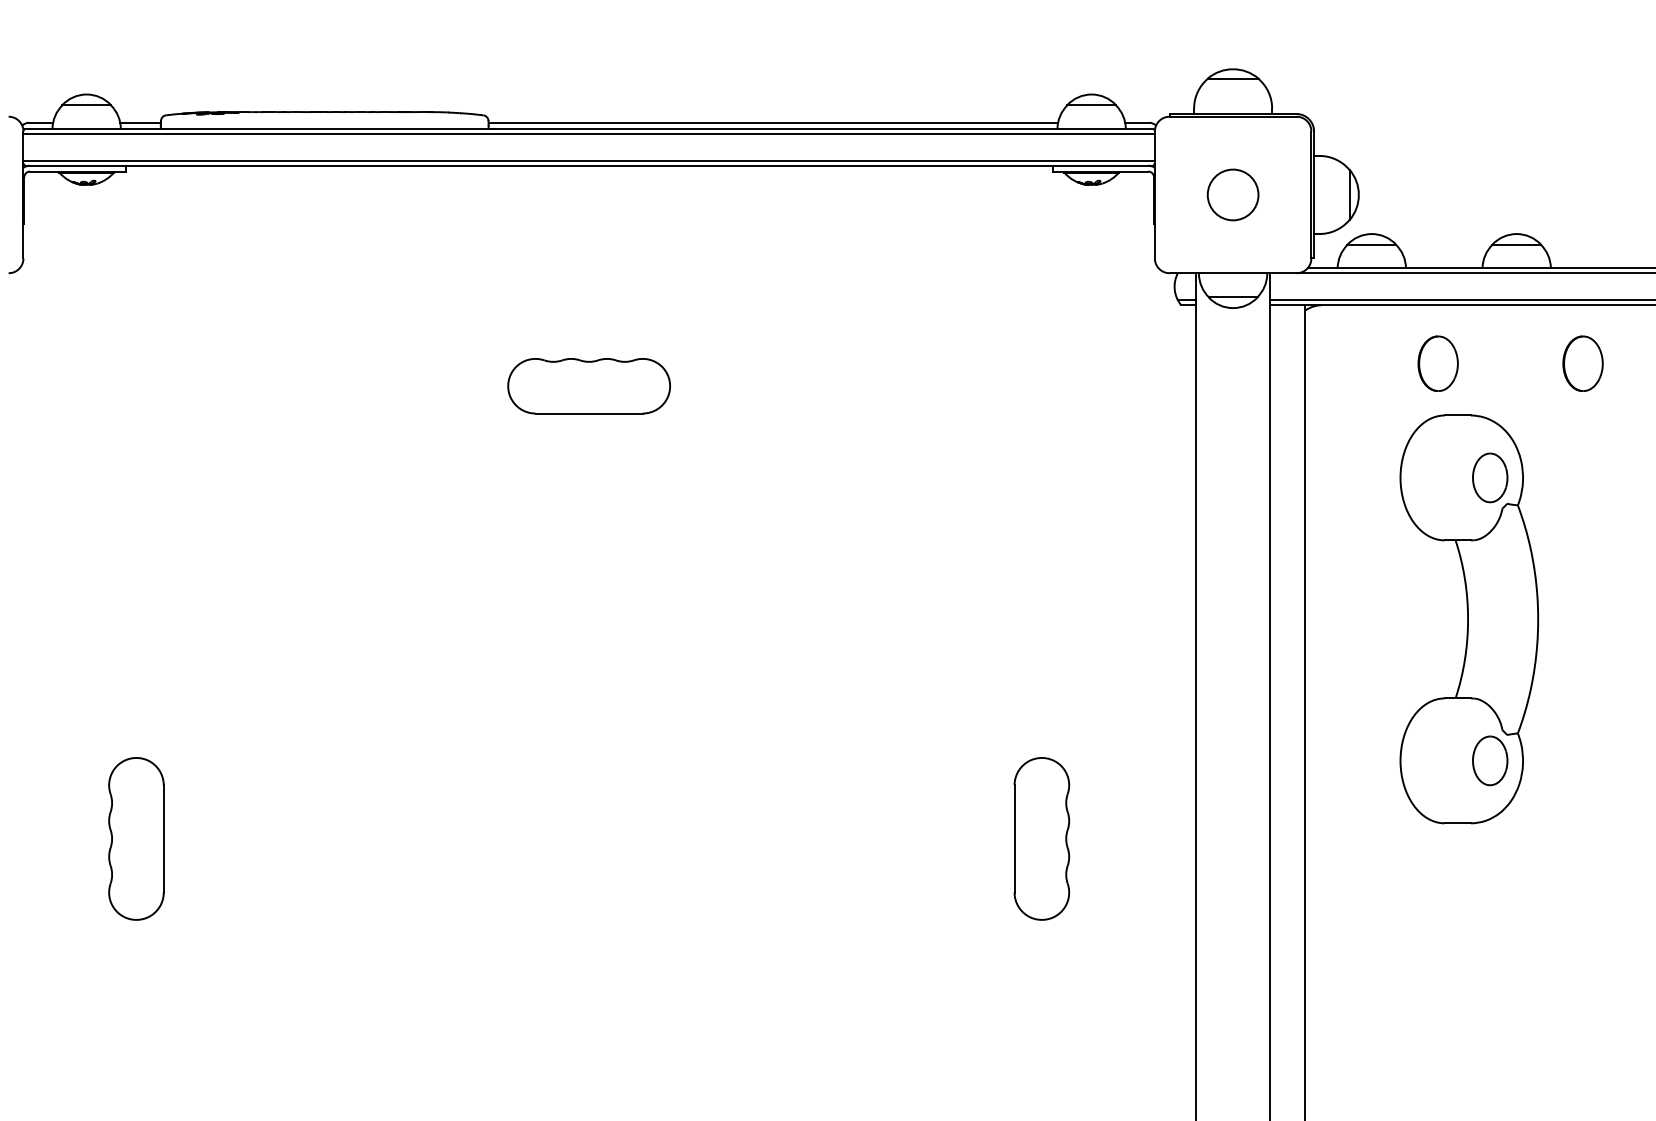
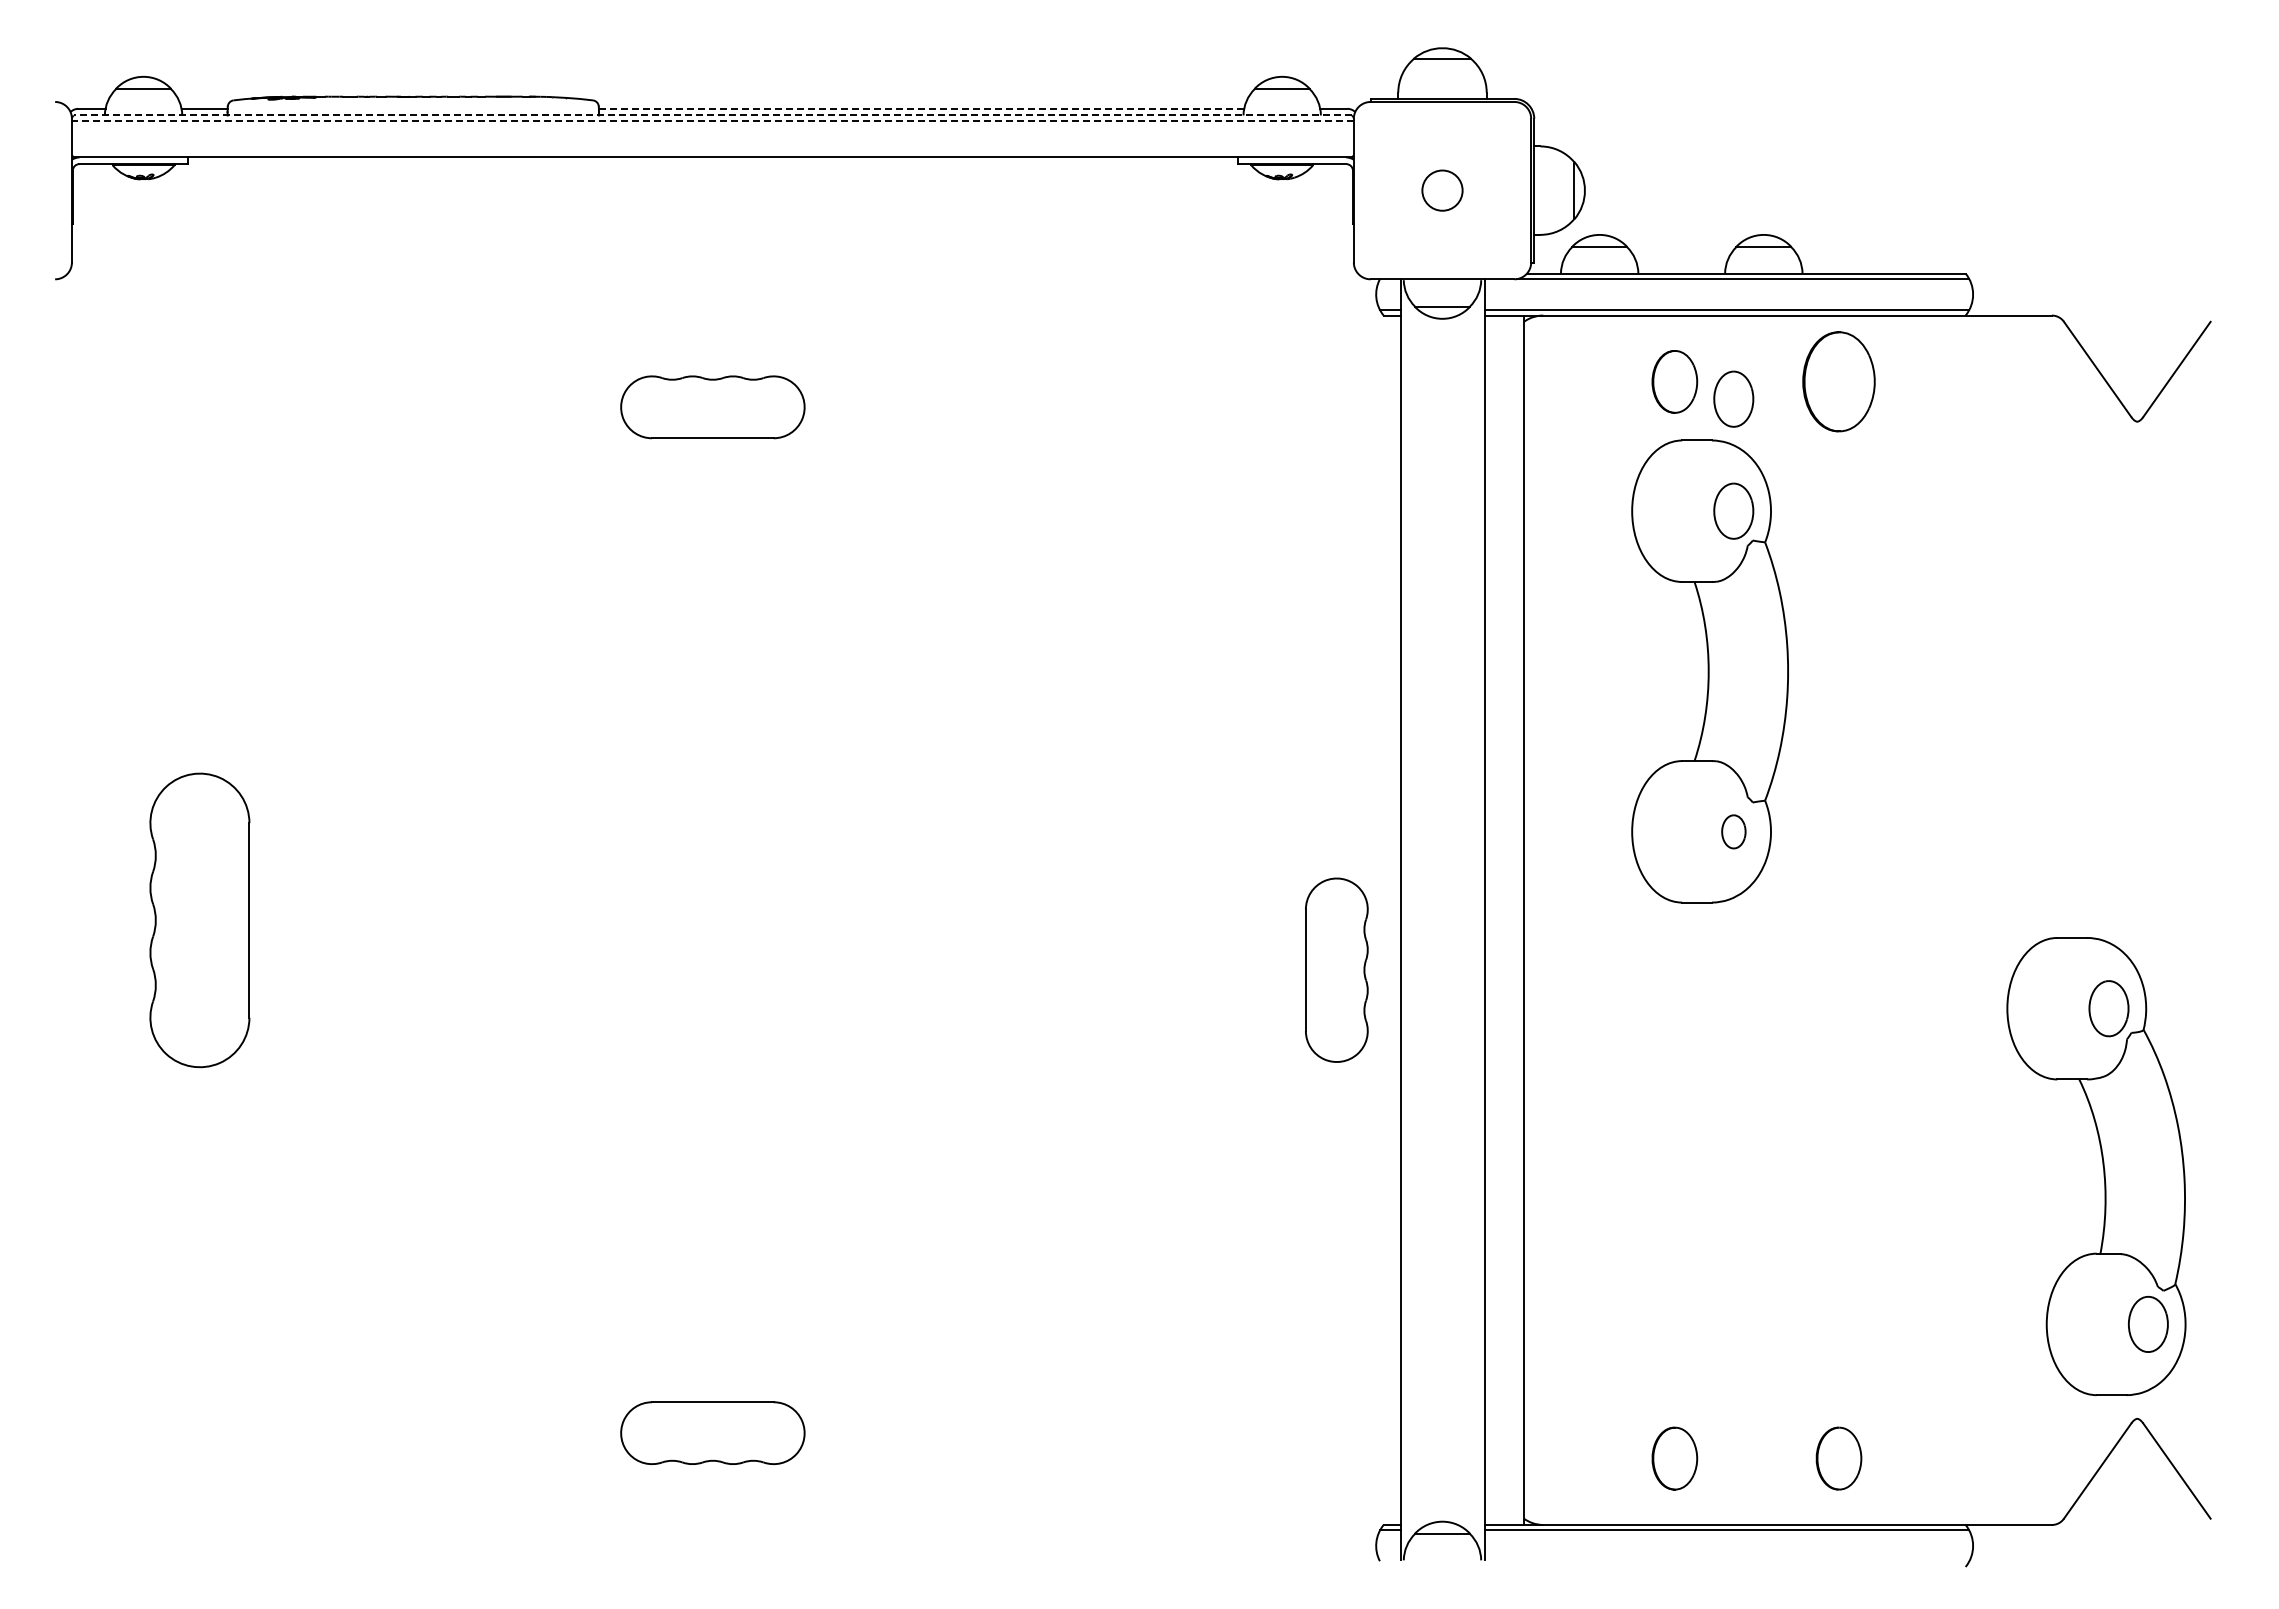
line: (773, 122) -> (921, 108), solid -> dashed
line: (588, 128) -> (712, 115), solid -> dashed
line: (588, 133) -> (712, 121), solid -> dashed
line: (588, 160) -> (712, 151), removed
circle: (1233, 194) -> (1442, 190), size x0.7
part: (1582, 363) -> (1838, 381), size x1.6
part: (1489, 378) -> (1733, 398), added
part: (1489, 760) -> (1733, 831), size x0.6
part: (136, 838) -> (199, 919), size x1.6
part: (1041, 838) -> (1336, 969), moved

